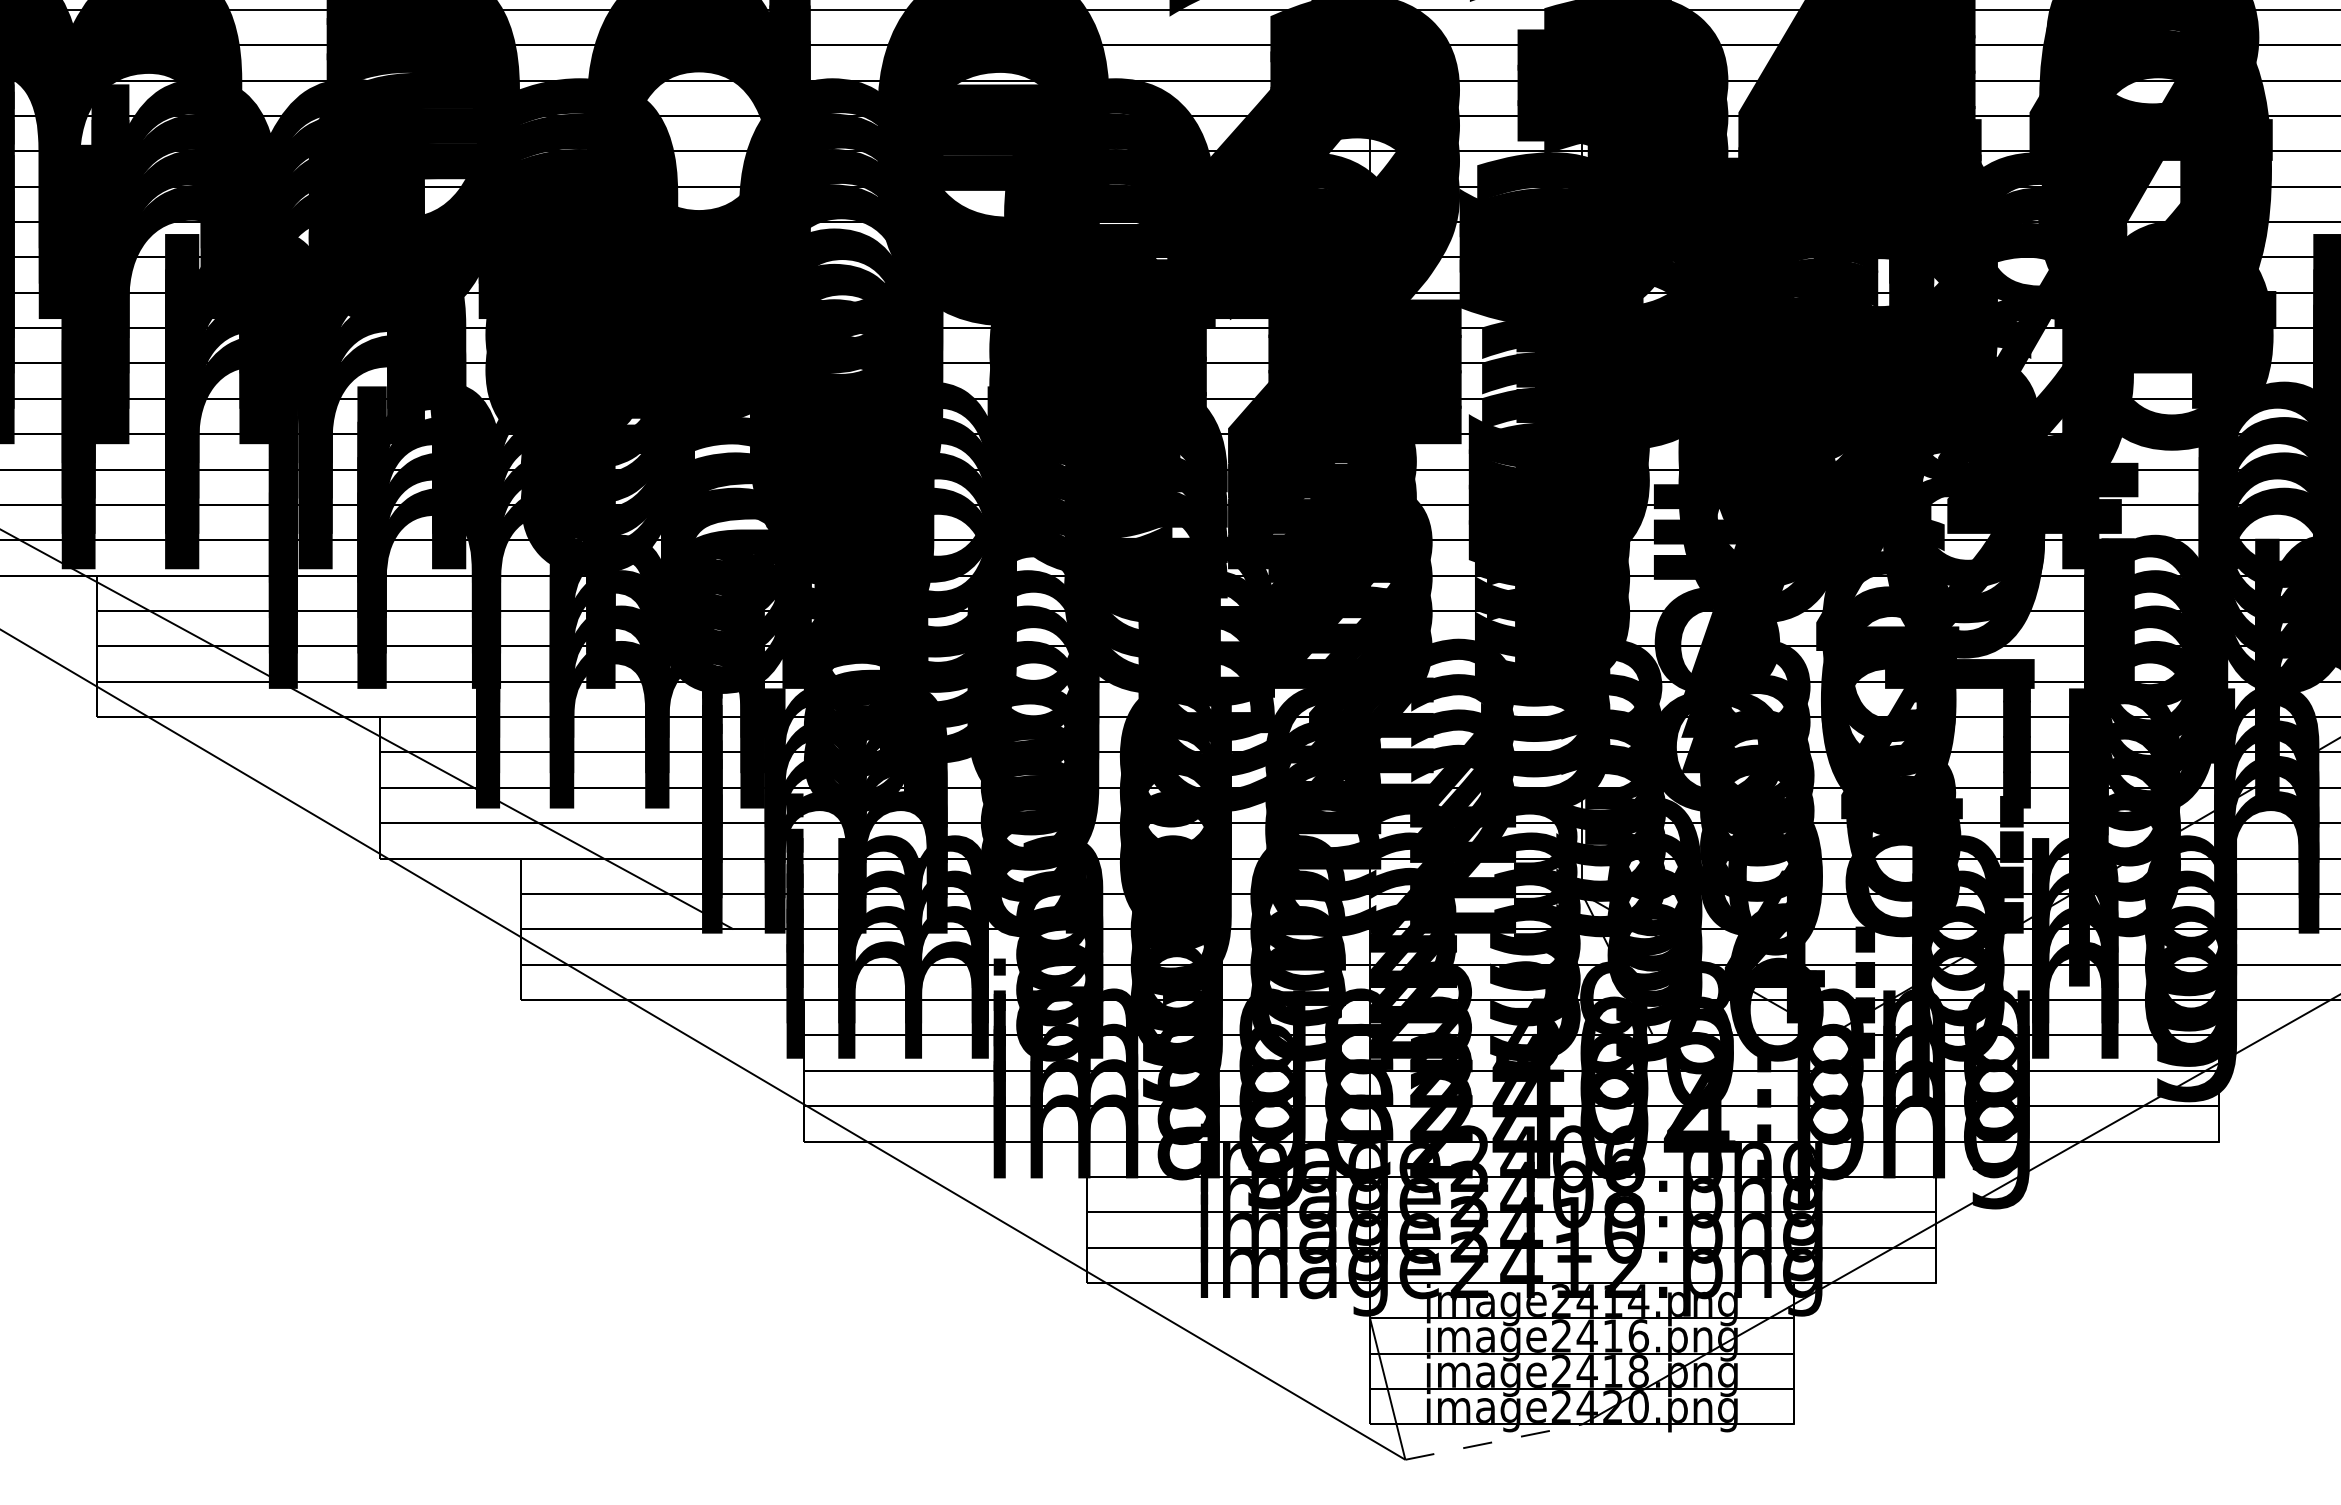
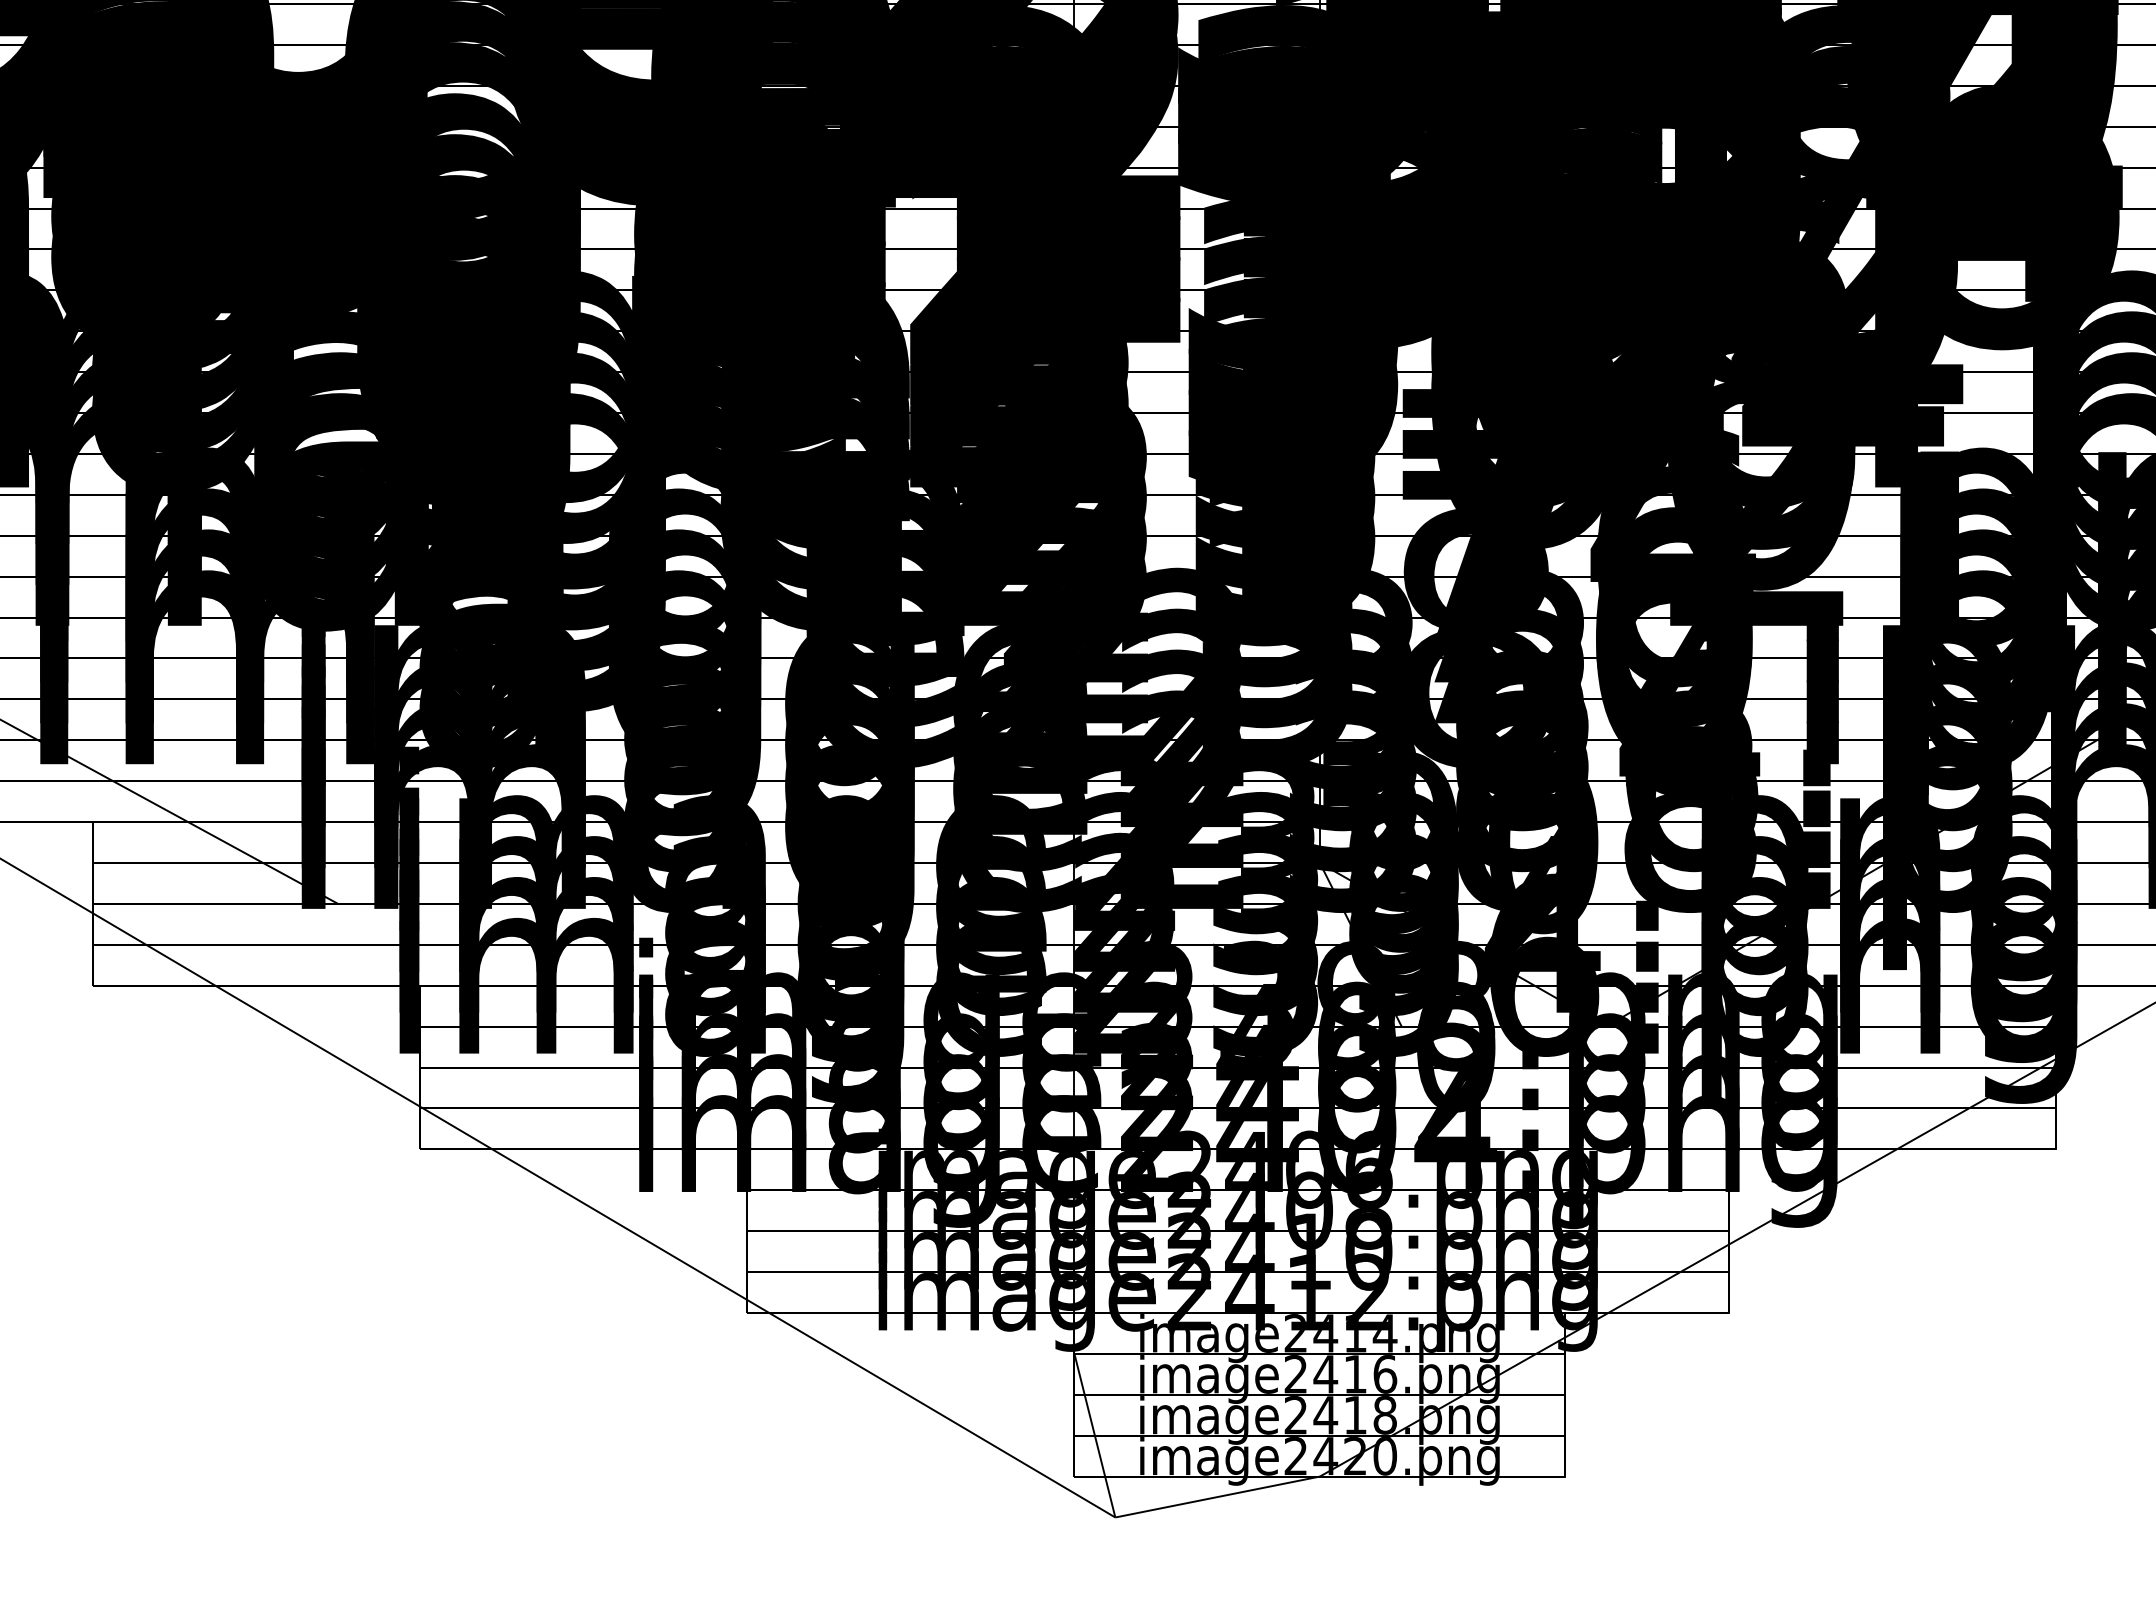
line: (1494, 1442) -> (1218, 1497), dashed -> solid

